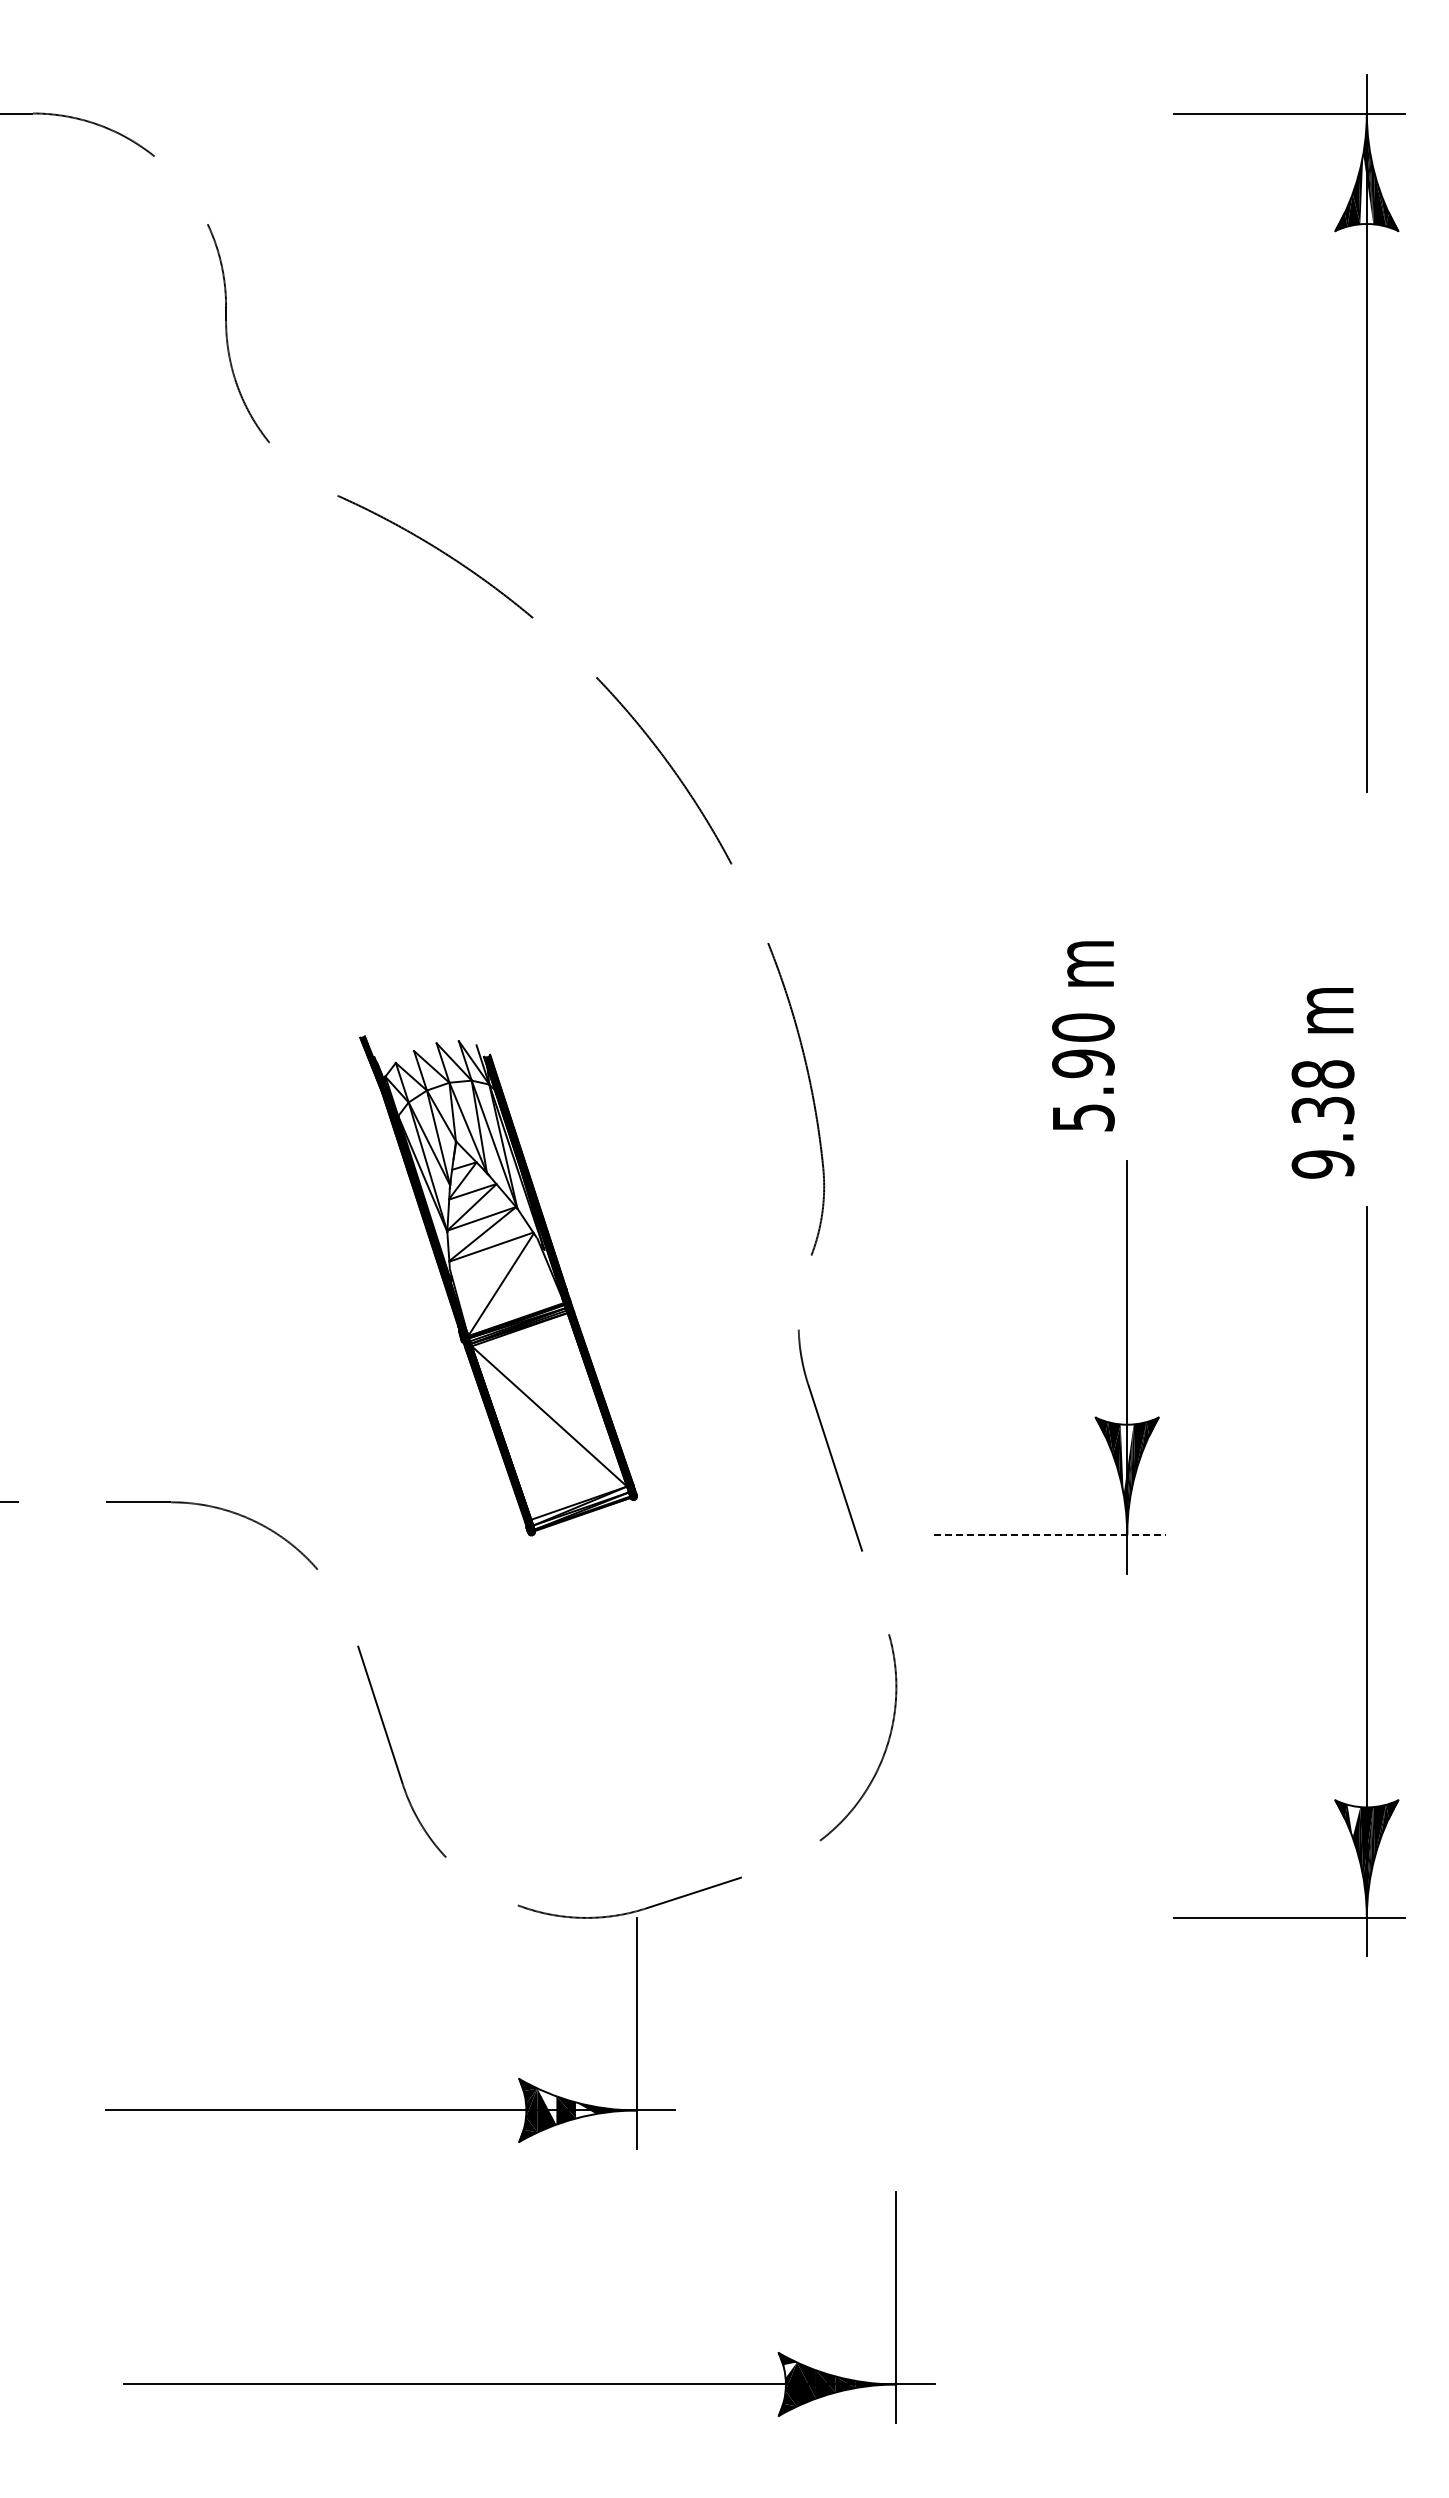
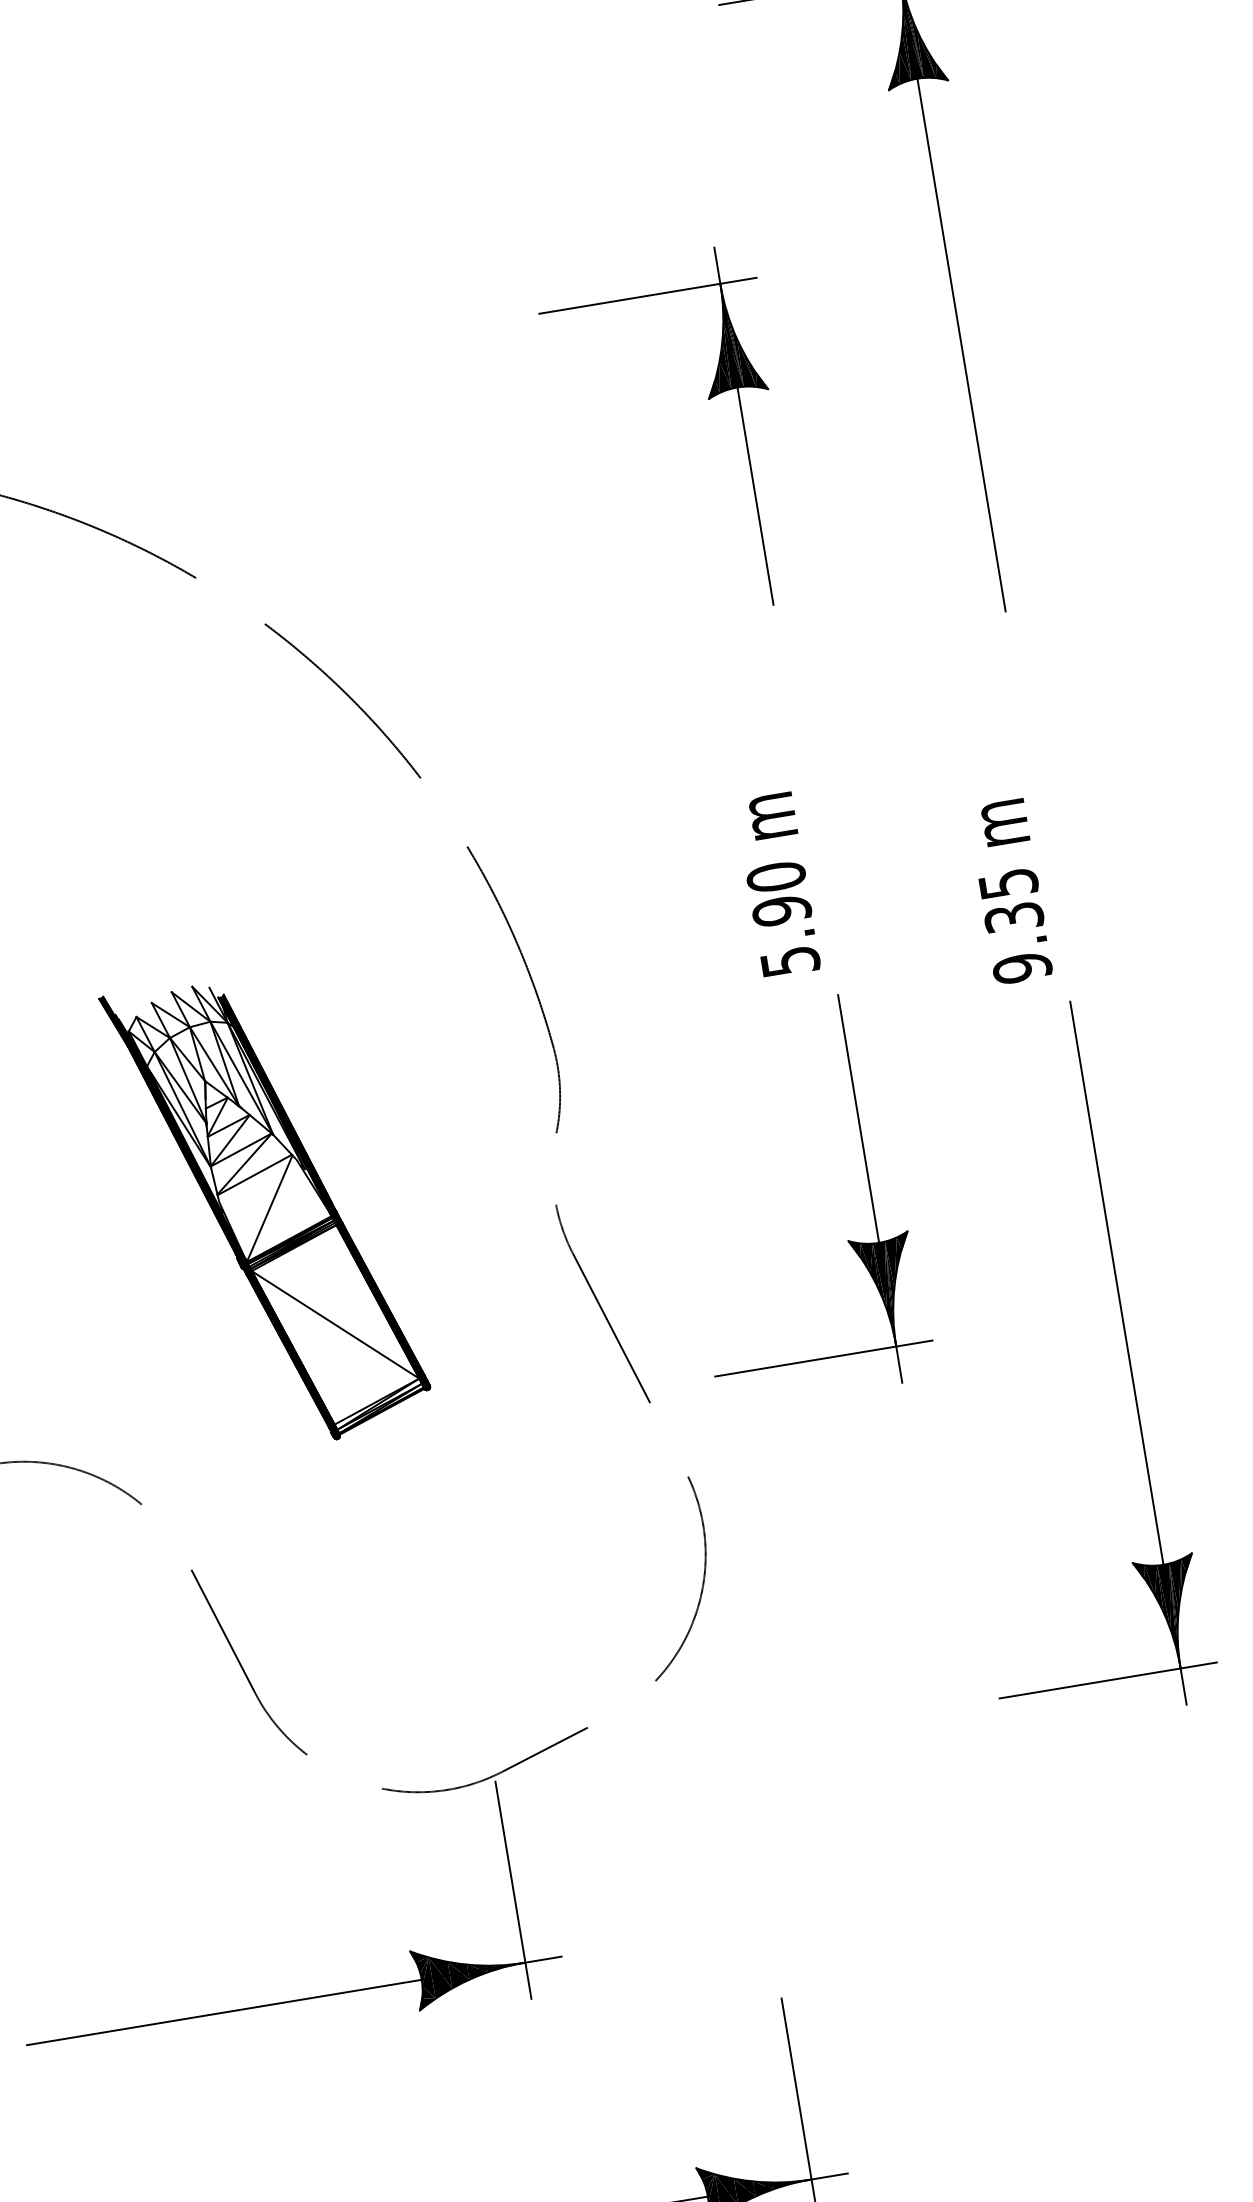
fill: (1366, 189) -> (911, 46), added
part: (1094, 520) -> (707, 399), added
text: (1322, 1074) -> (1007, 883), 9.38 -> 9.35
fill: (1126, 1459) -> (883, 1275), added
line: (1050, 1535) -> (824, 1358), dashed -> solid
fill: (1353, 1820) -> (1152, 1579), added
fill: (546, 2106) -> (440, 1972), added
fill: (585, 2110) -> (477, 1970), added
fill: (789, 2369) -> (708, 2182), added

